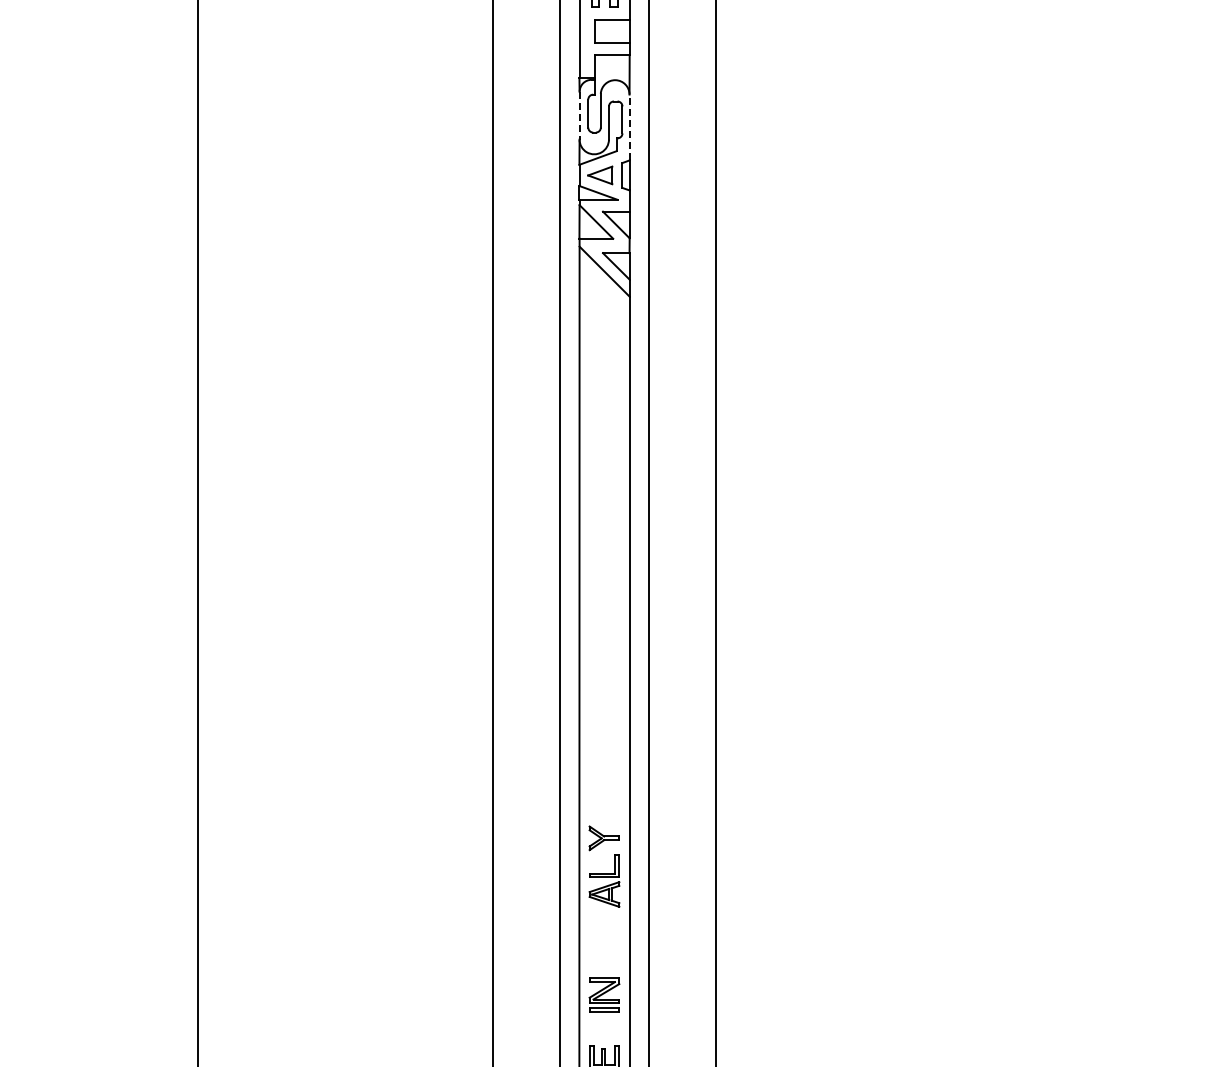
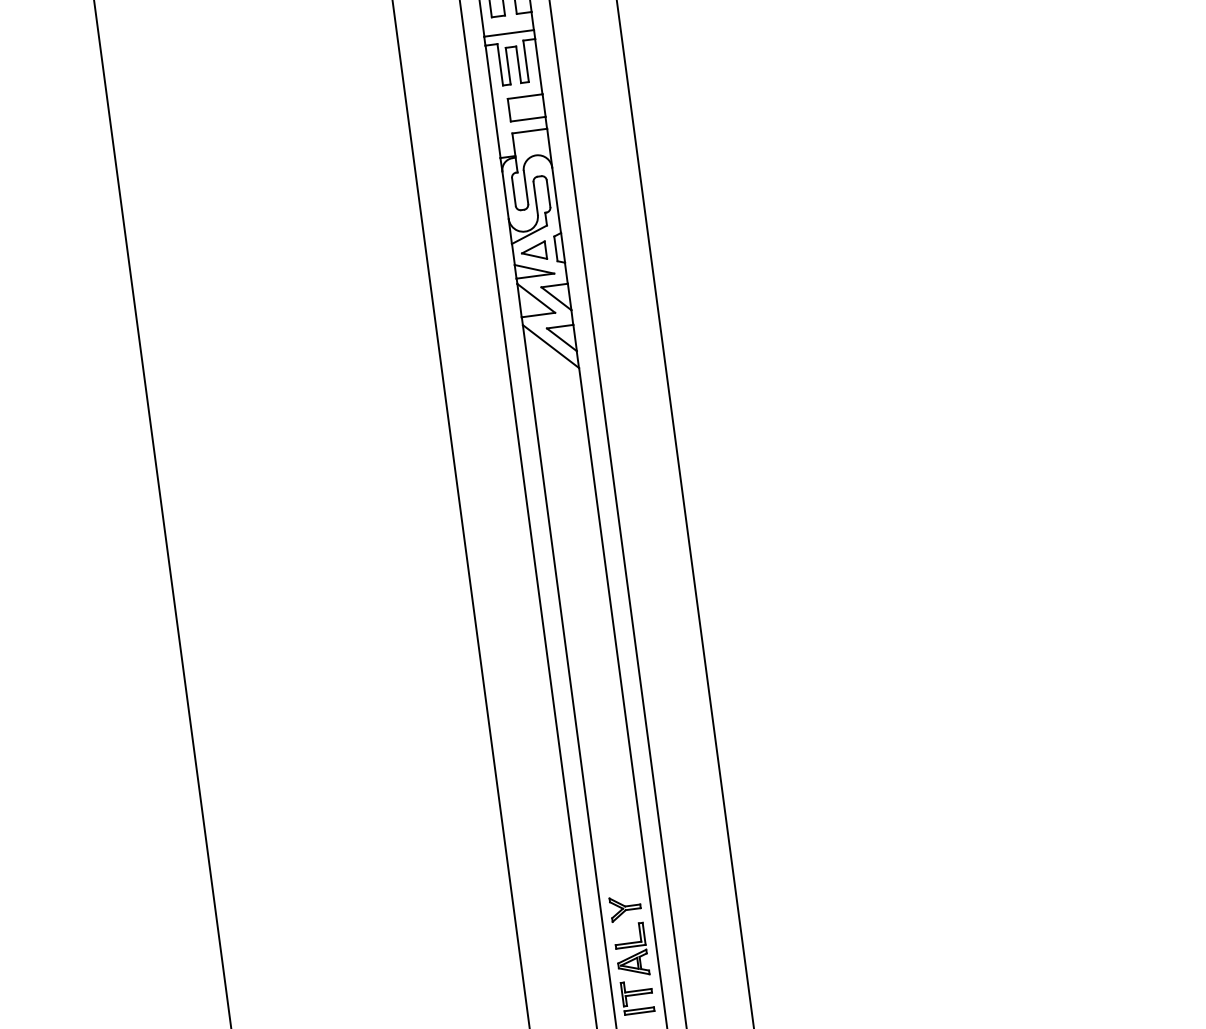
line: (579, 115) -> (505, 195), dashed -> solid
line: (629, 127) -> (556, 200), dashed -> solid
part: (604, 927) -> (637, 996), added

